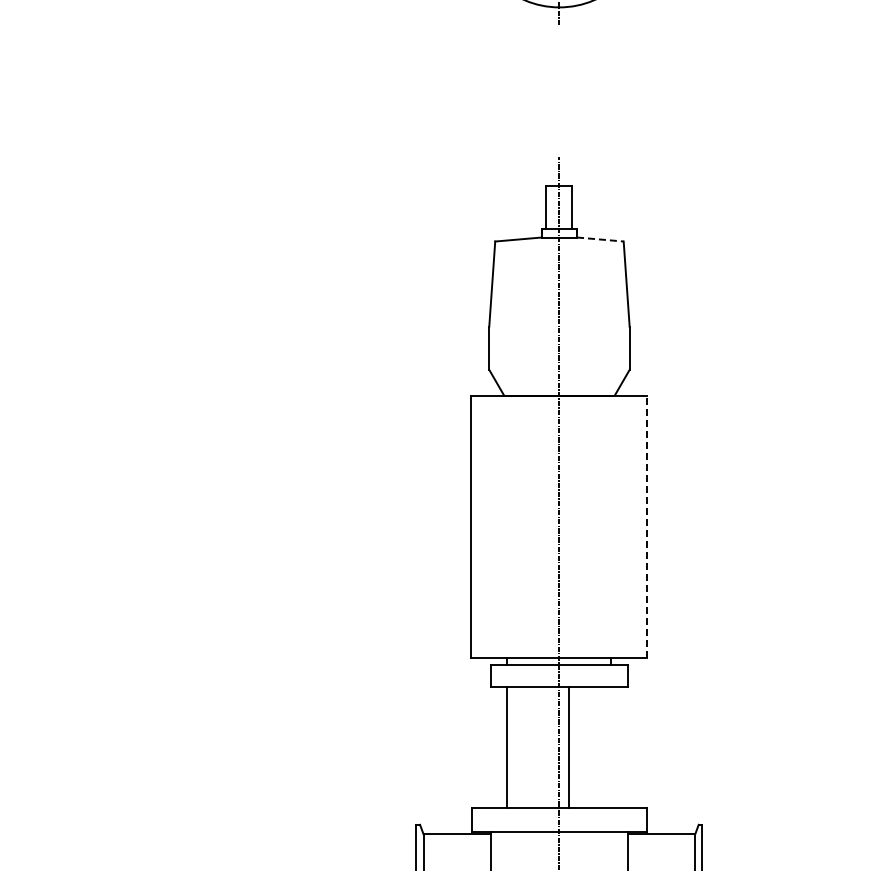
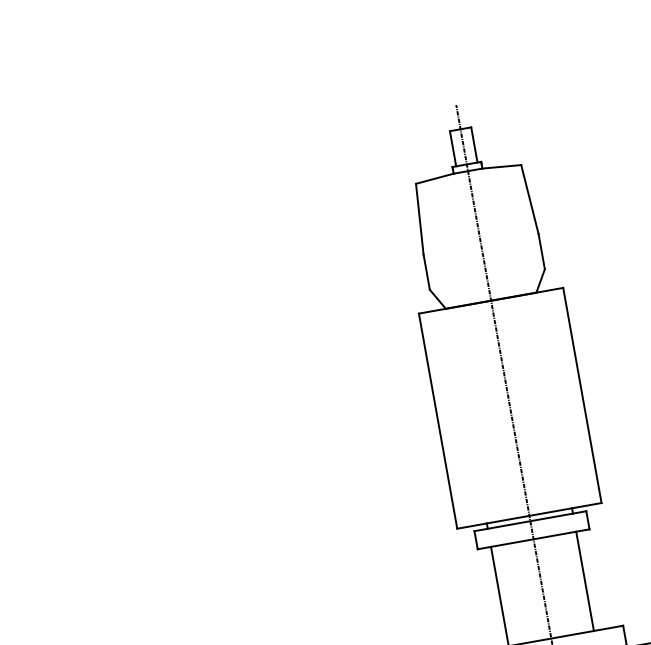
line: (600, 239) -> (501, 166), dashed -> solid
line: (647, 526) -> (582, 395), dashed -> solid
line: (569, 747) -> (585, 581), moved

